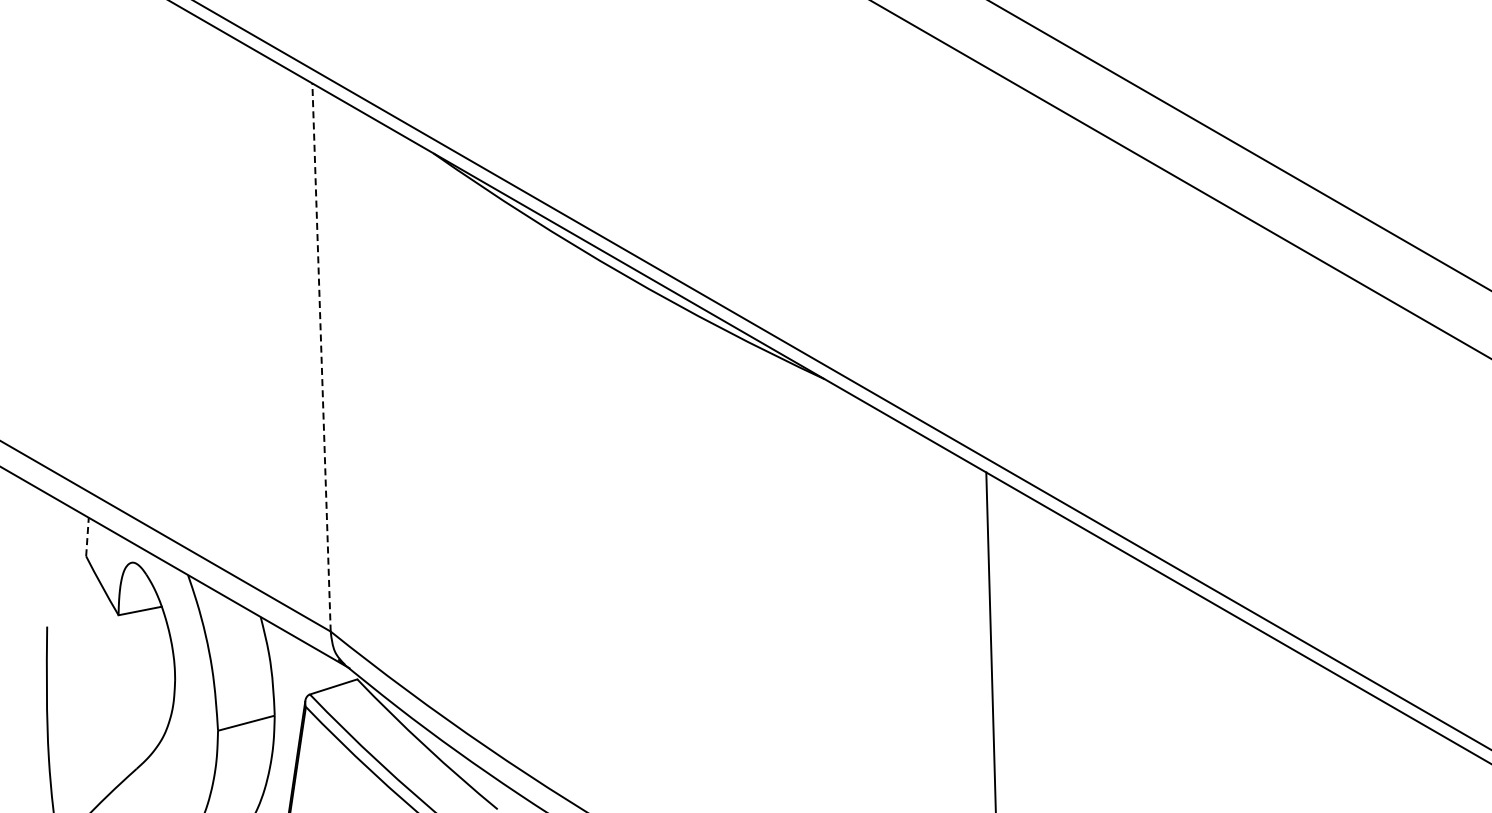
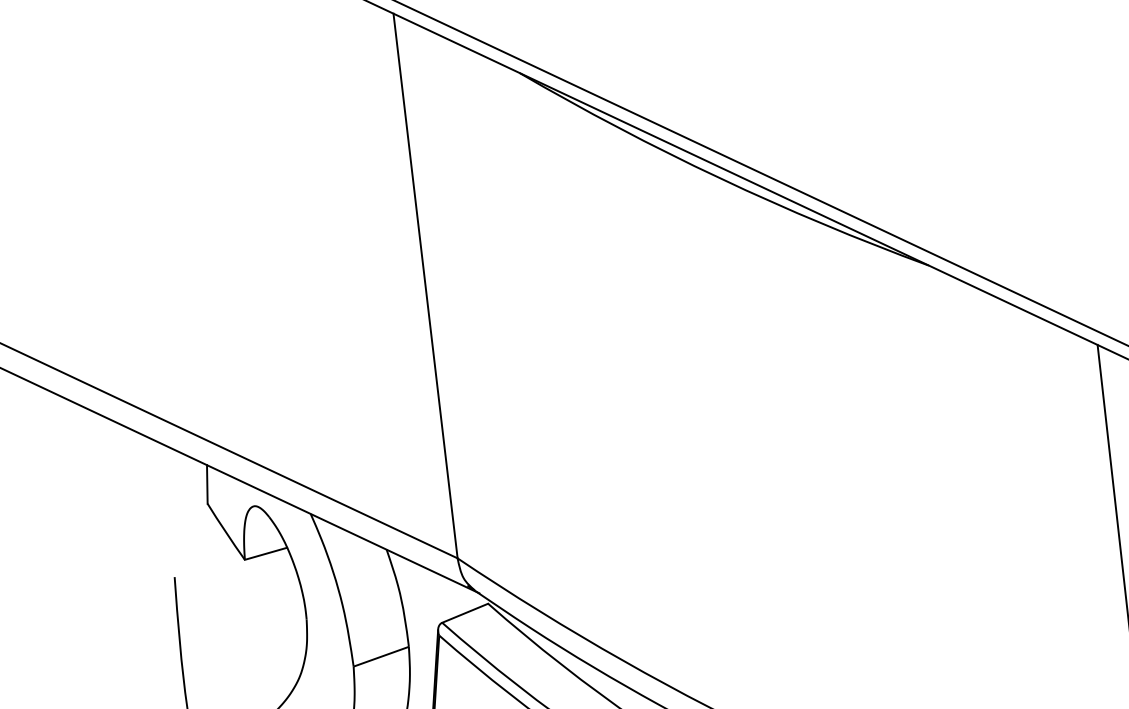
line: (321, 357) -> (425, 286), dashed -> solid
line: (87, 536) -> (207, 483), dashed -> solid

